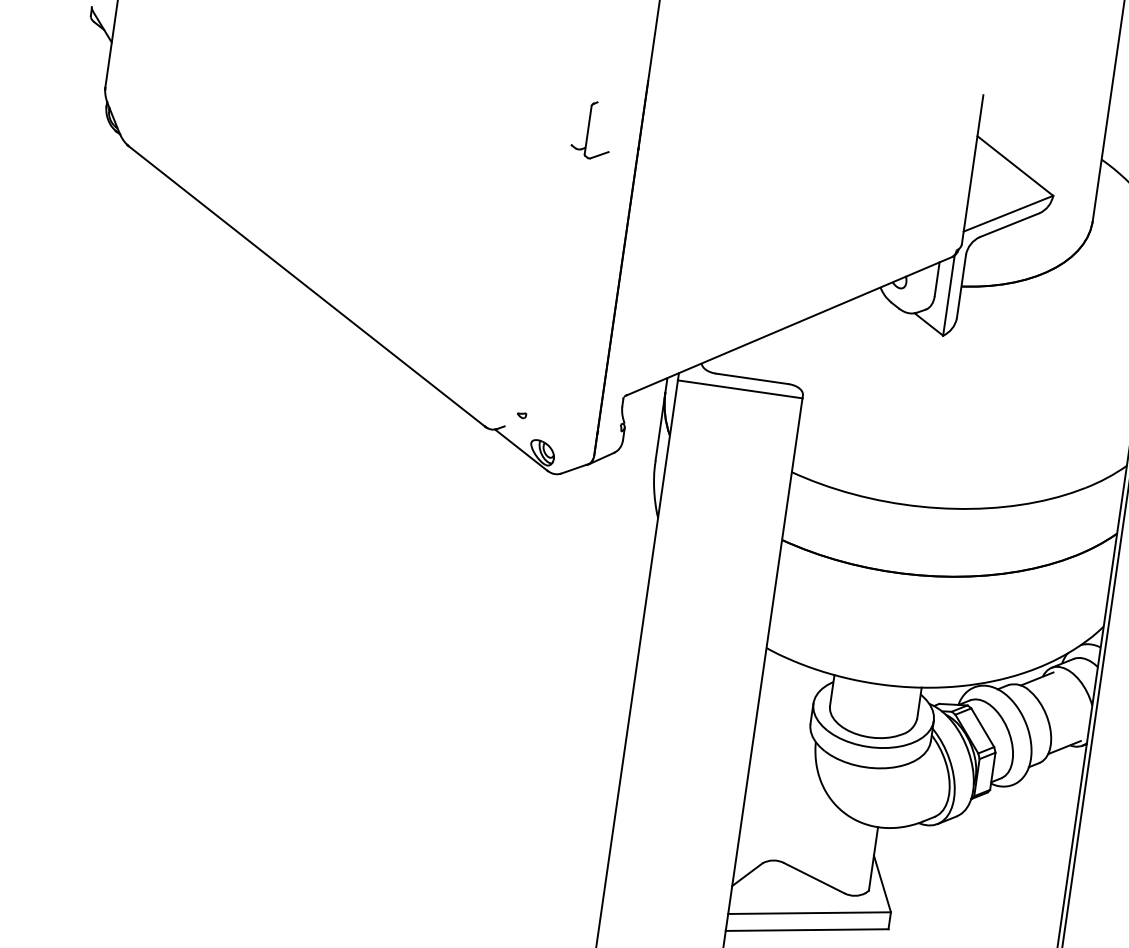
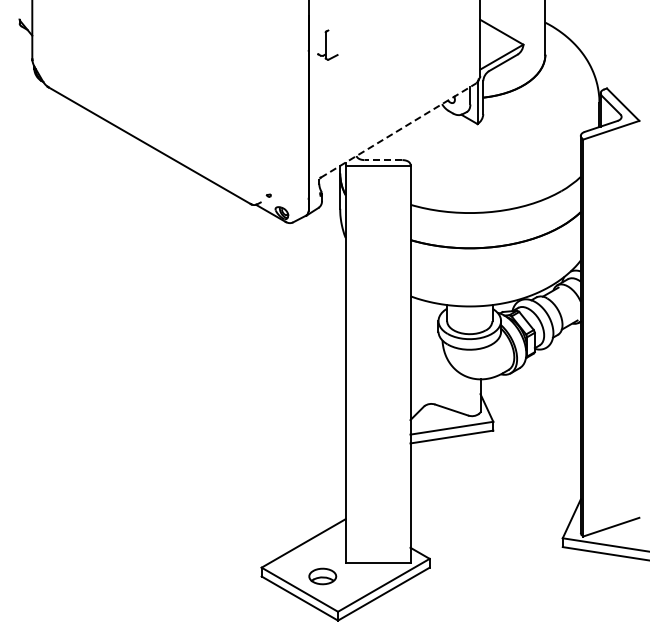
part: (592, 128) -> (327, 44), moved
line: (789, 326) -> (398, 130), solid -> dashed
line: (752, 379) -> (383, 160), solid -> dashed

